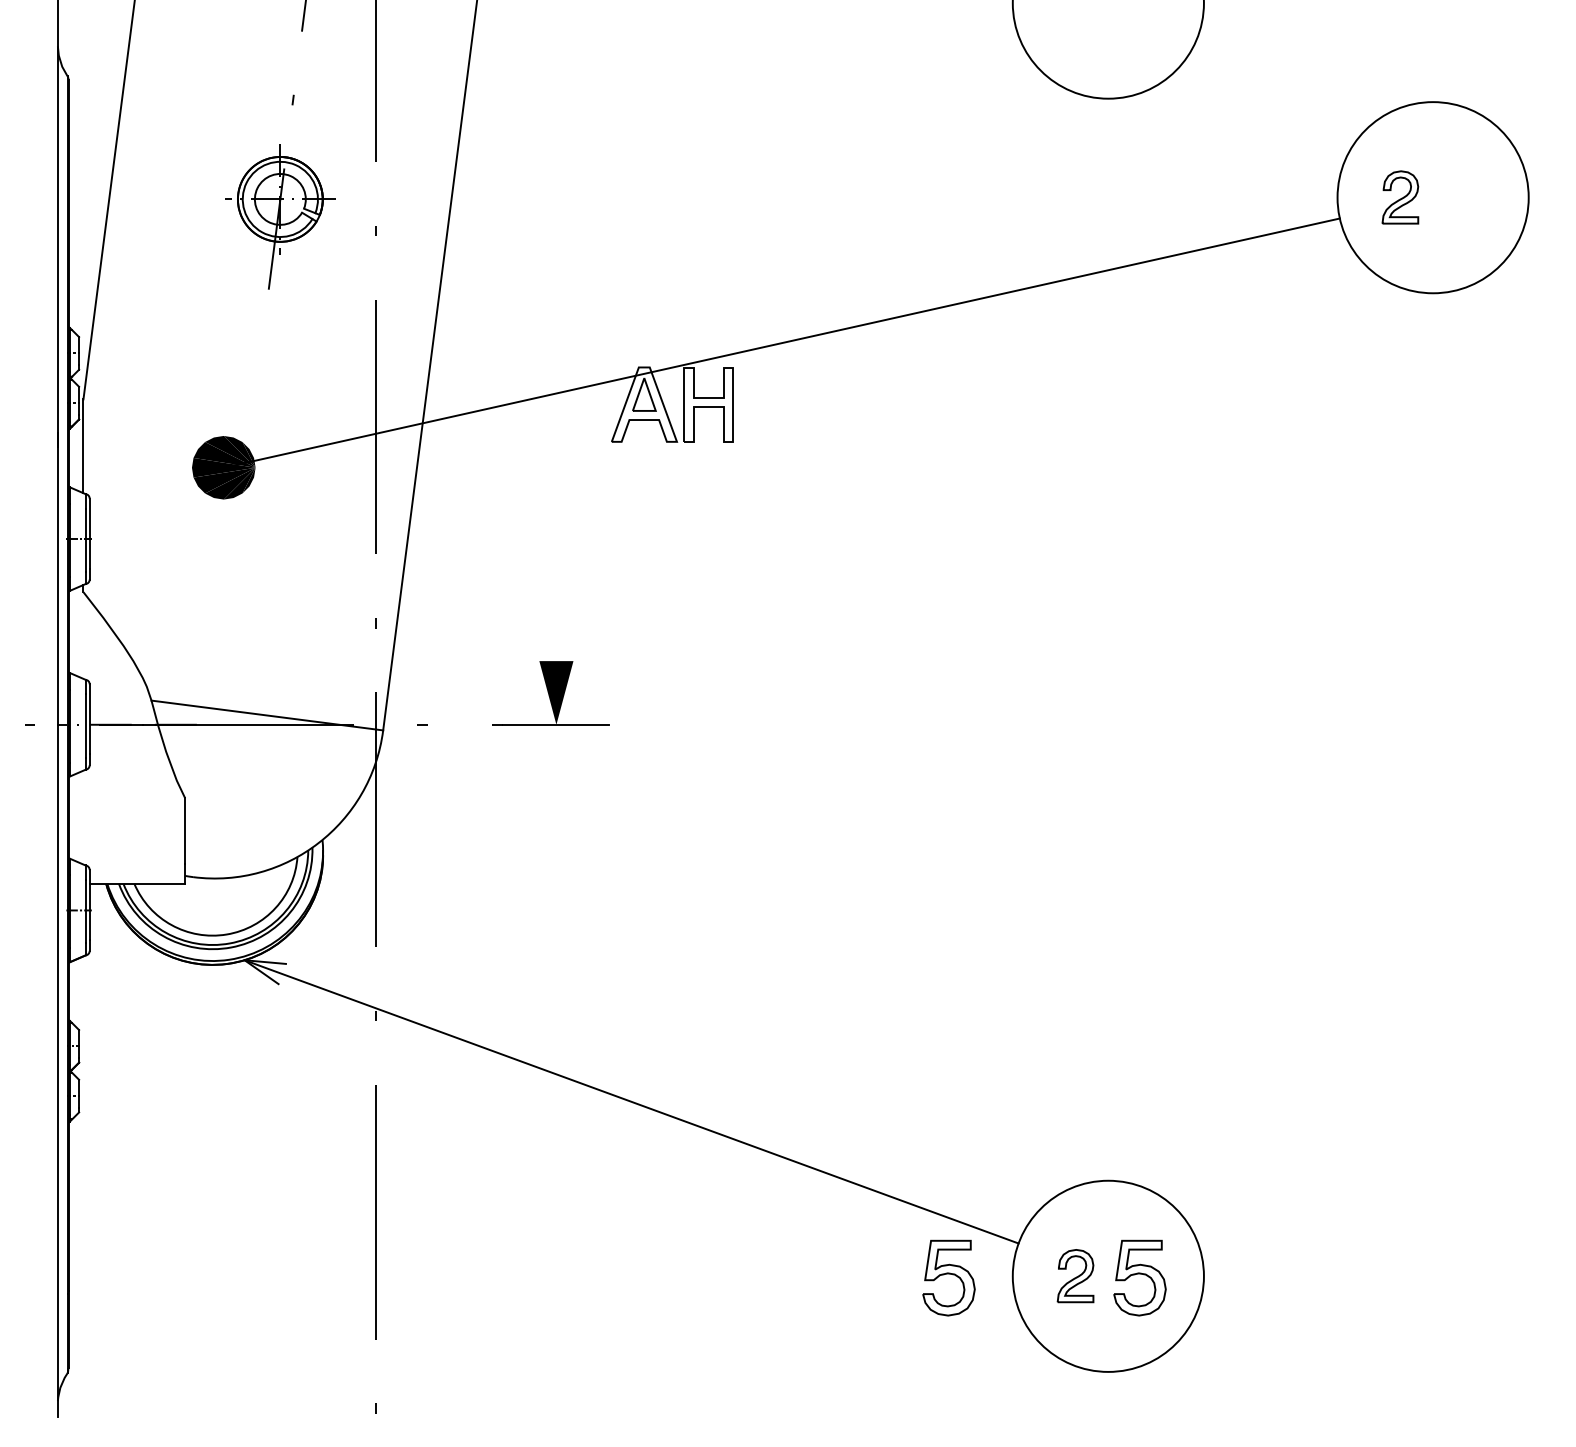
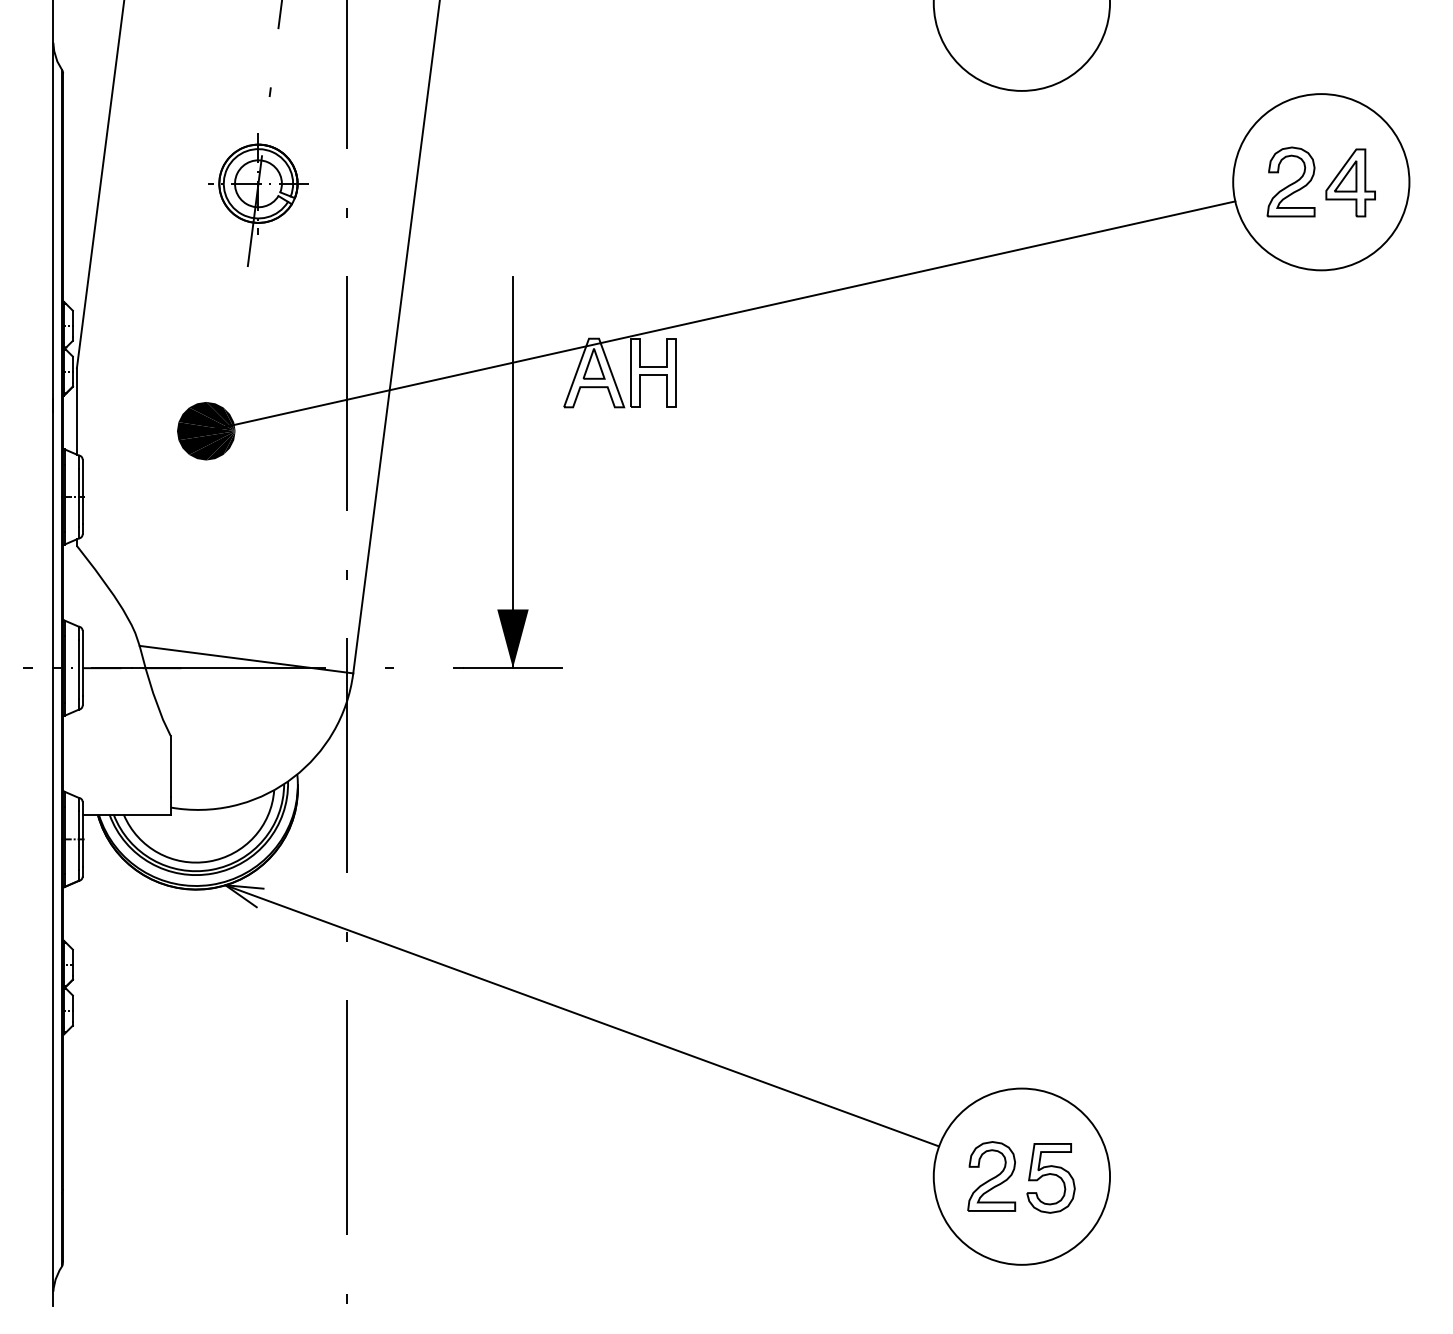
part: (1400, 197) -> (1291, 182), size x1.43
part: (1464, 198) -> (1350, 182), added
line: (556, 512) -> (513, 472), added
part: (1075, 1275) -> (991, 1175), size x1.43
part: (948, 1277) -> (874, 1177), removed

